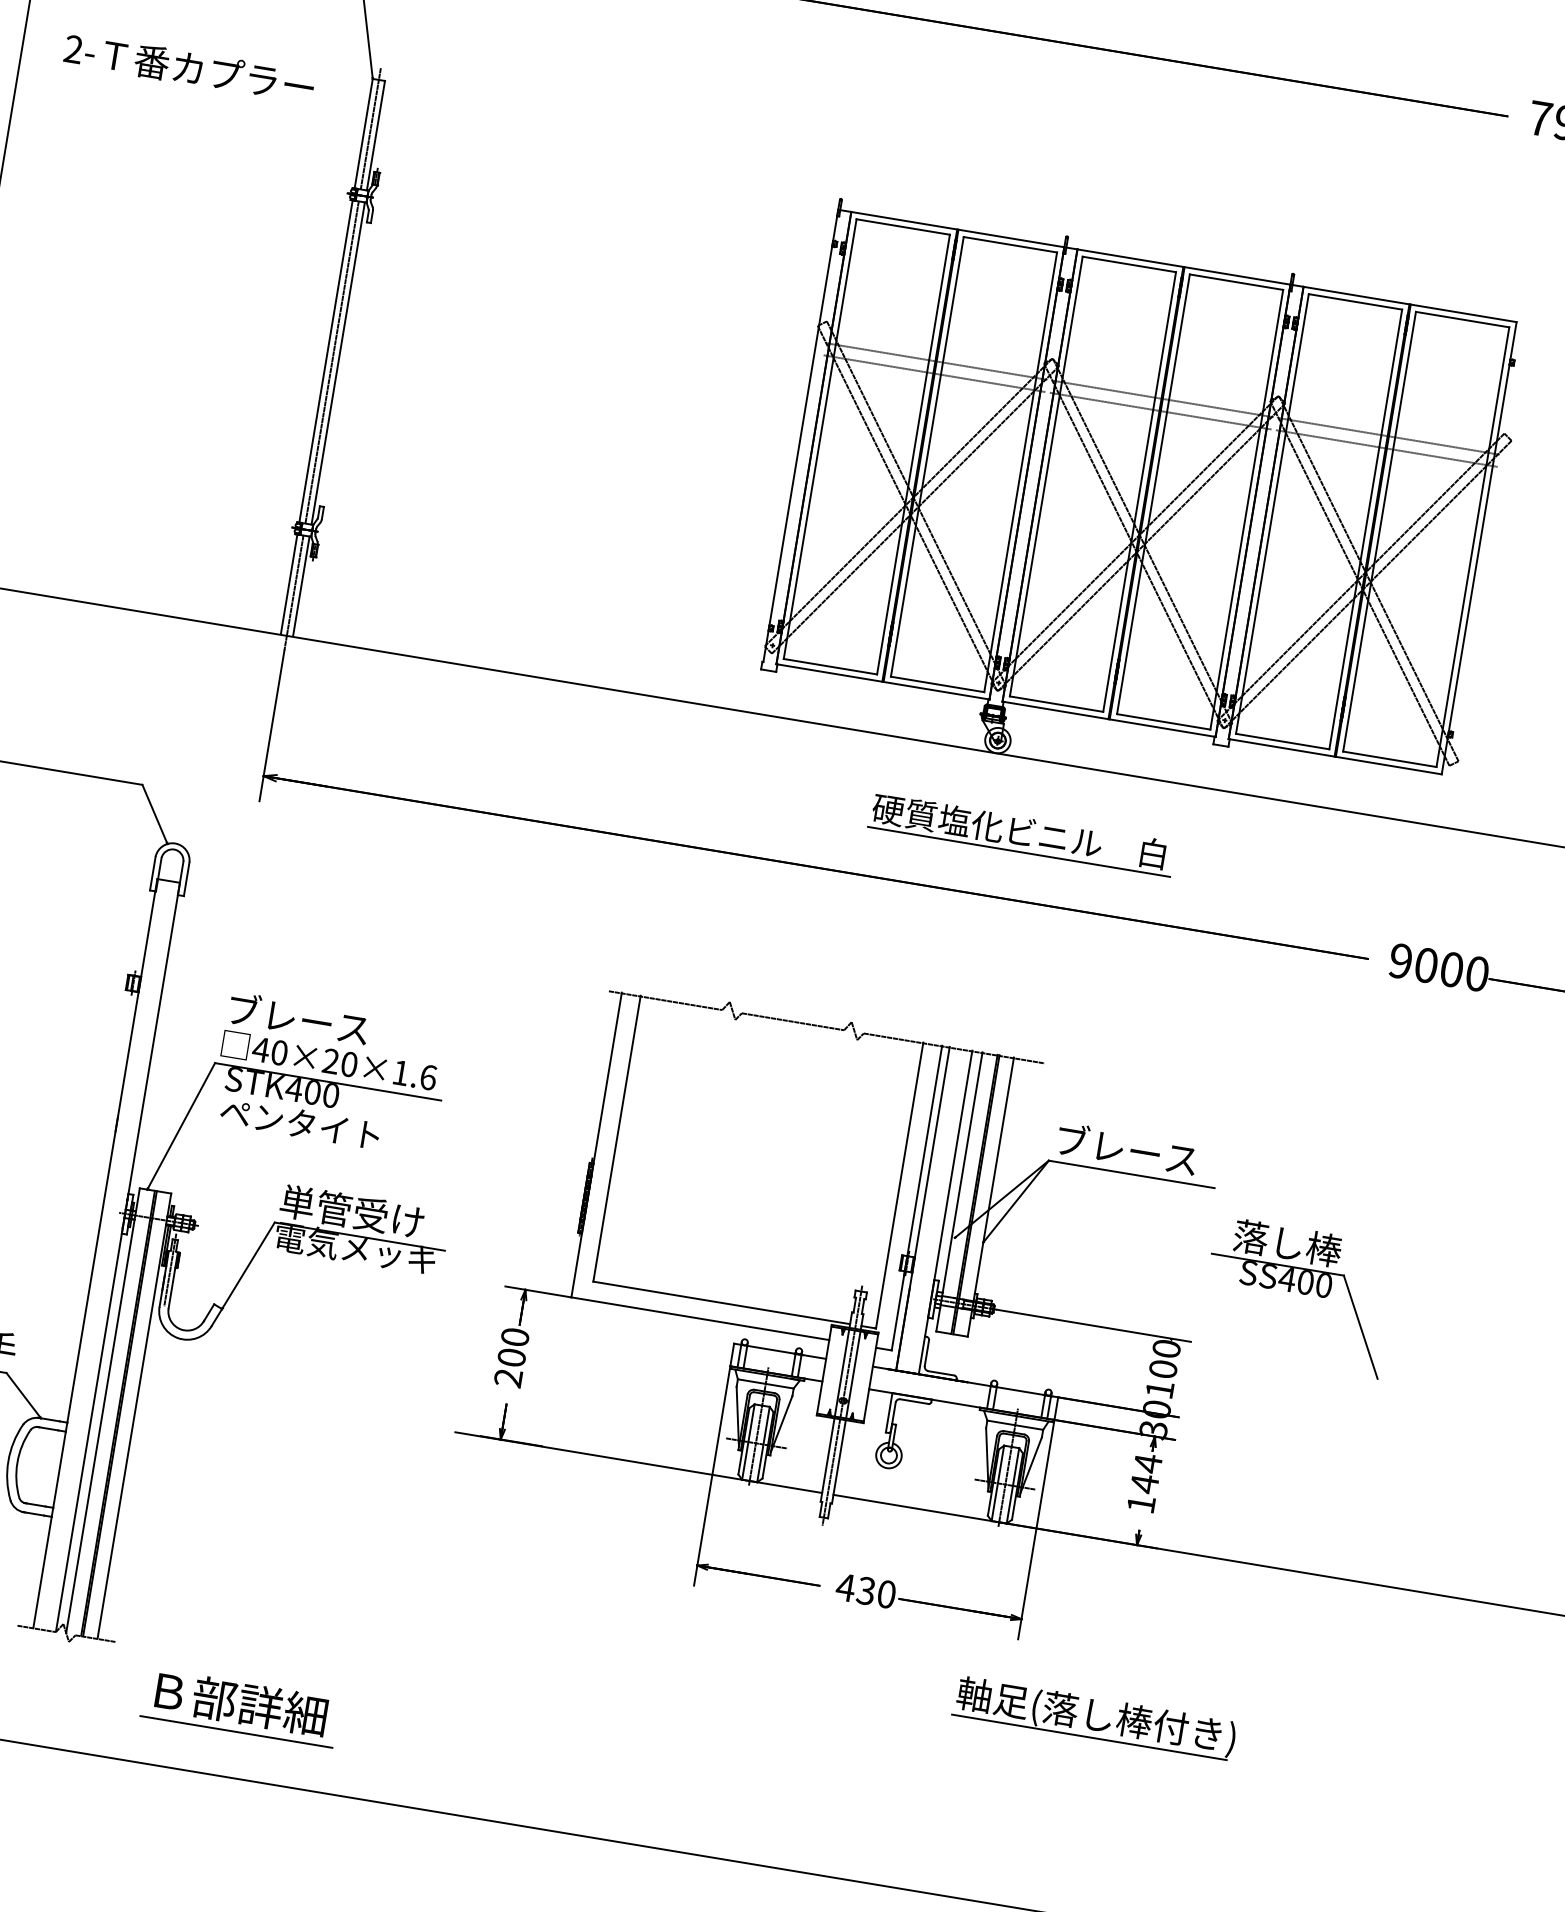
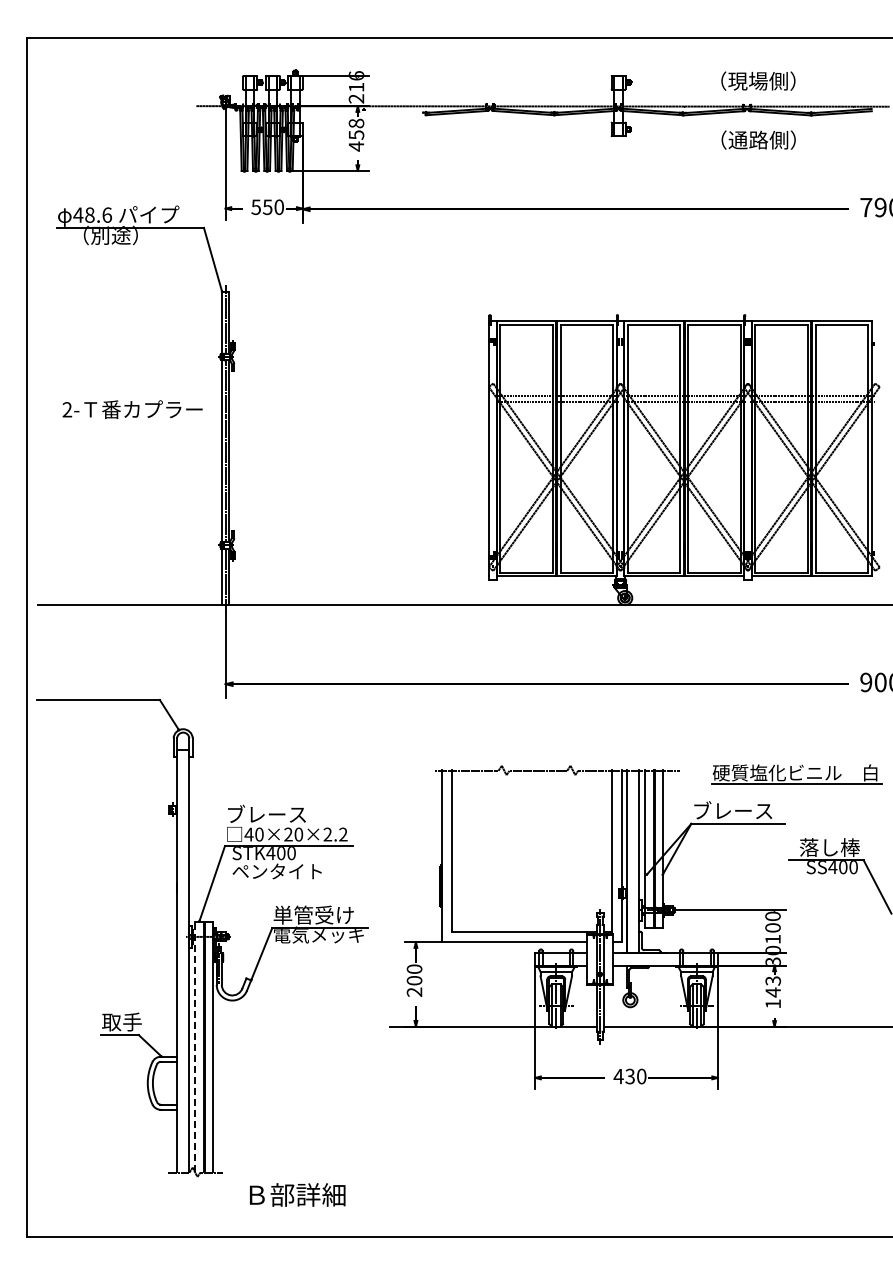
text: (189, 68) -> (132, 409), moved
part: (1021, 834) -> (796, 774), moved
text: (414, 1075) -> (335, 834), 40×20×1.6 -> 40×20×2.2
line: (103, 1410) -> (195, 1046), solid -> dashed
text: (1148, 1462) -> (773, 980), 144 -> 143
part: (1093, 1717) -> (766, 1125), removed
line: (236, 1732) -> (297, 1211), removed

